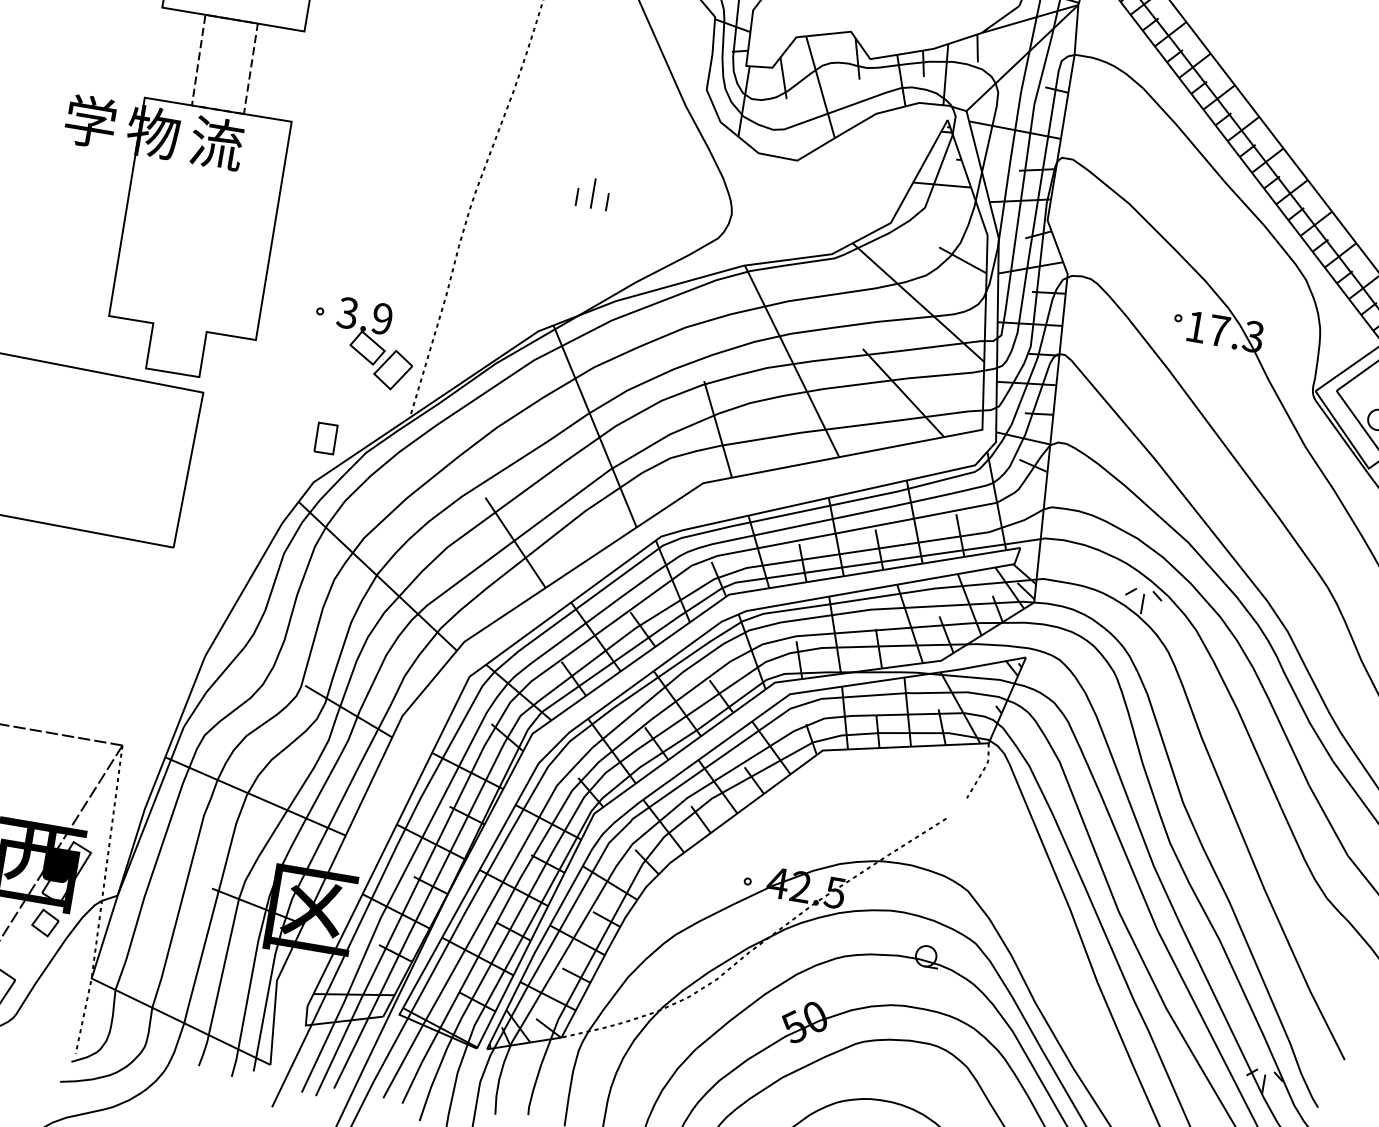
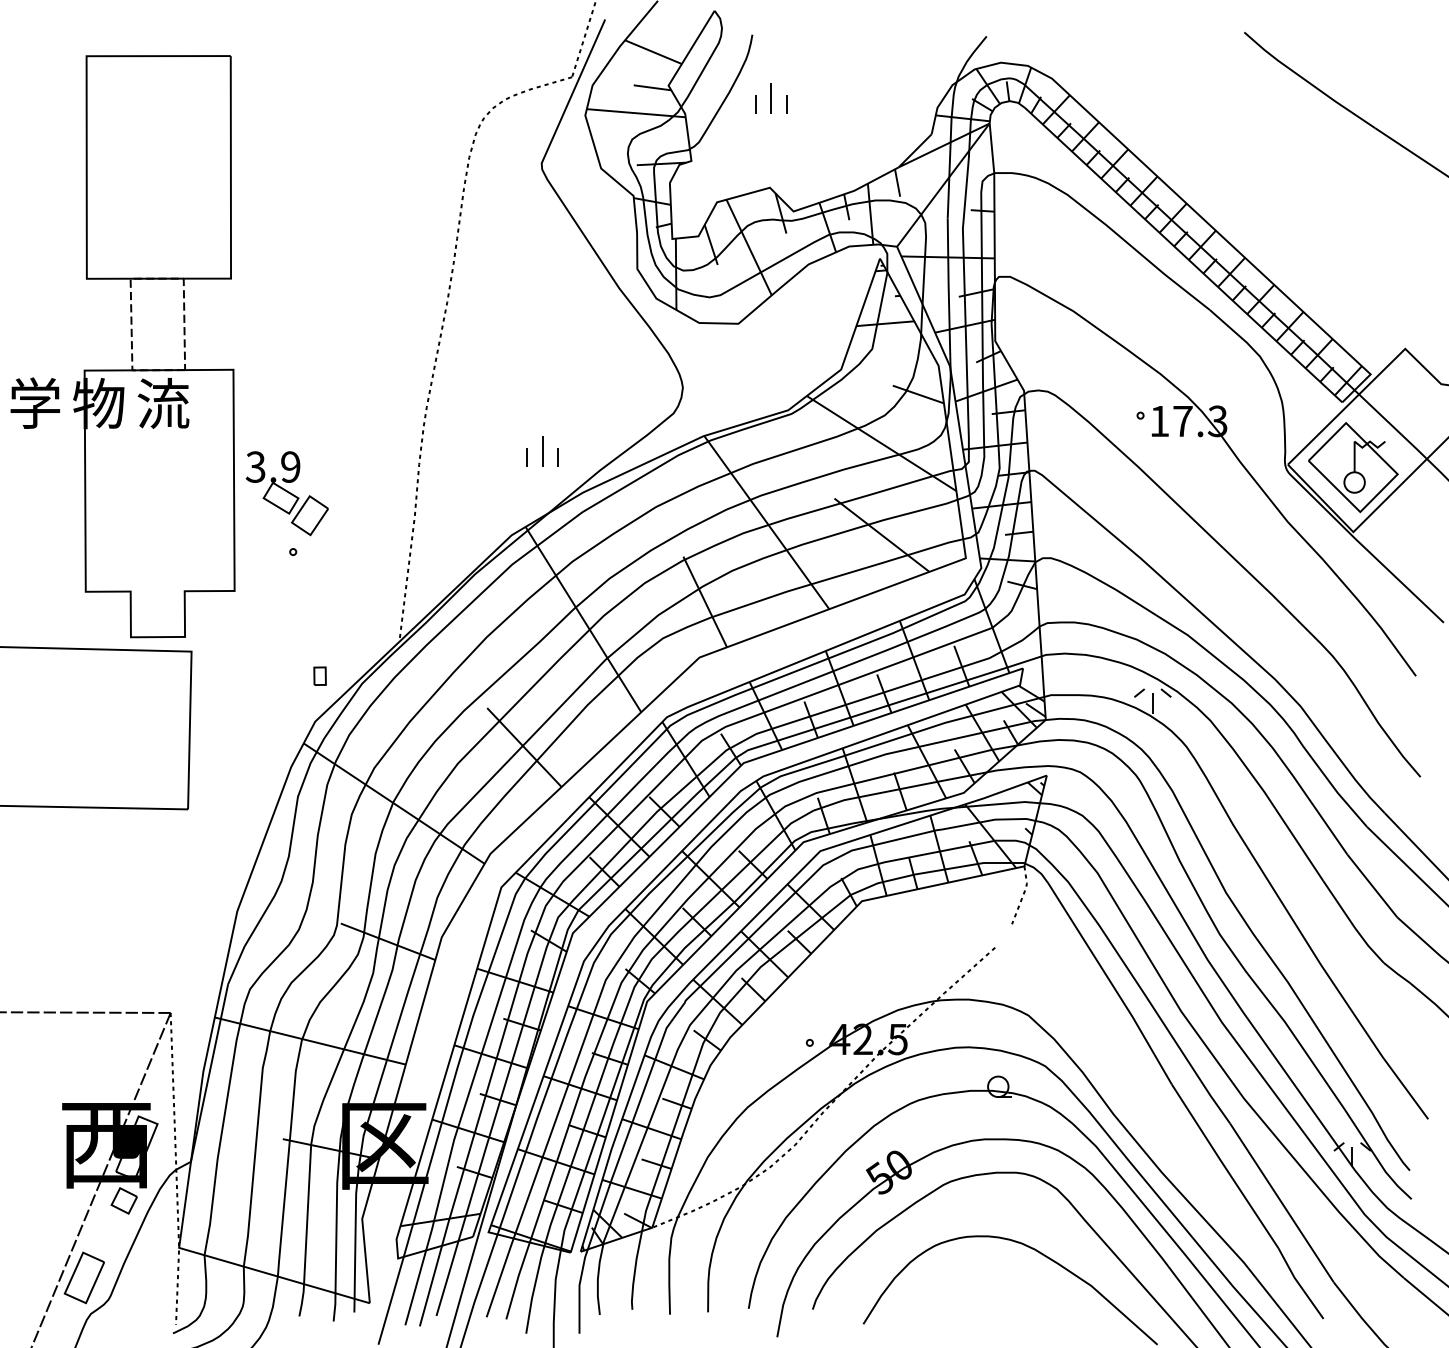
part: (592, 193) -> (542, 451), moved
part: (373, 344) -> (286, 493), moved
part: (325, 437) -> (319, 675), size x0.6

